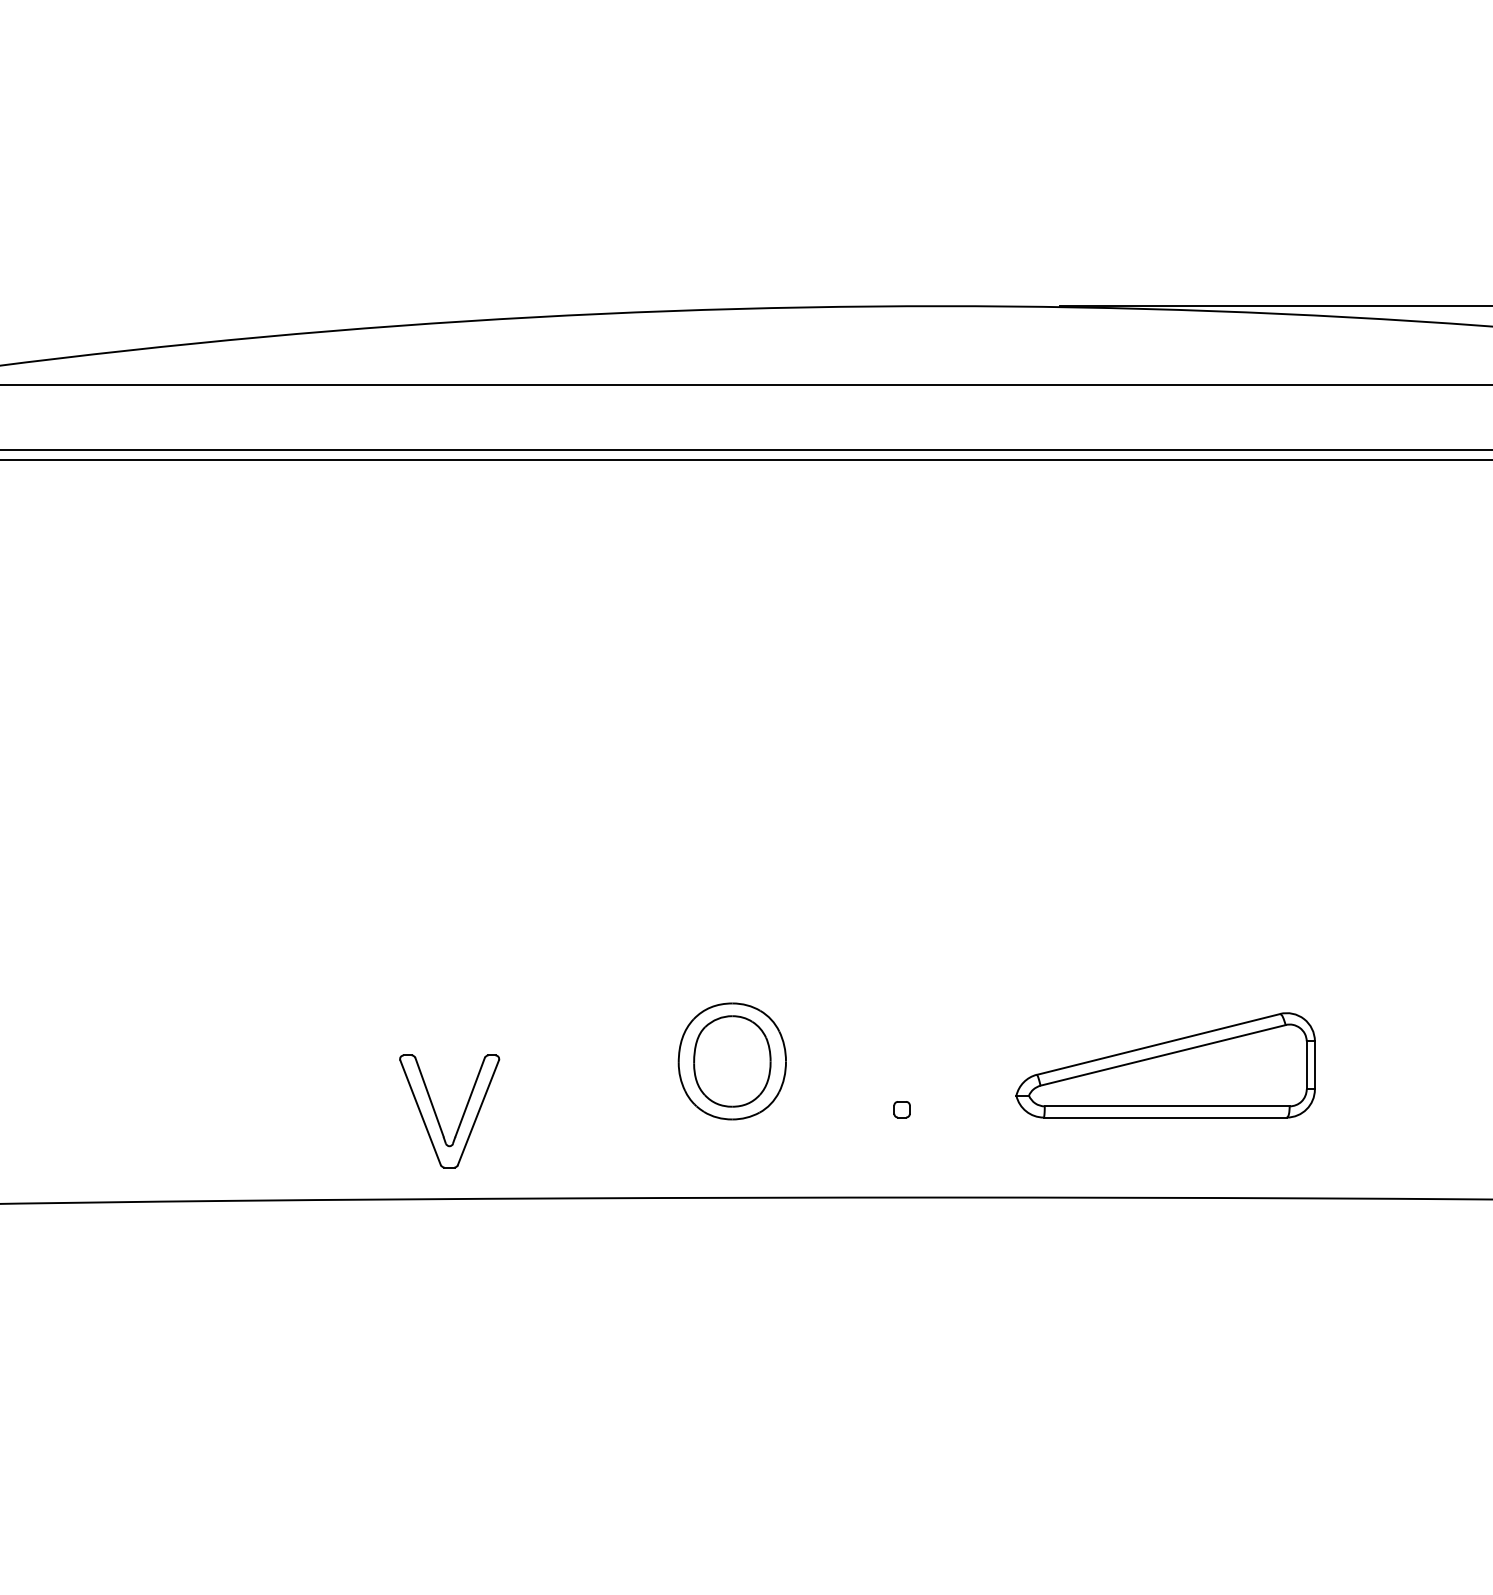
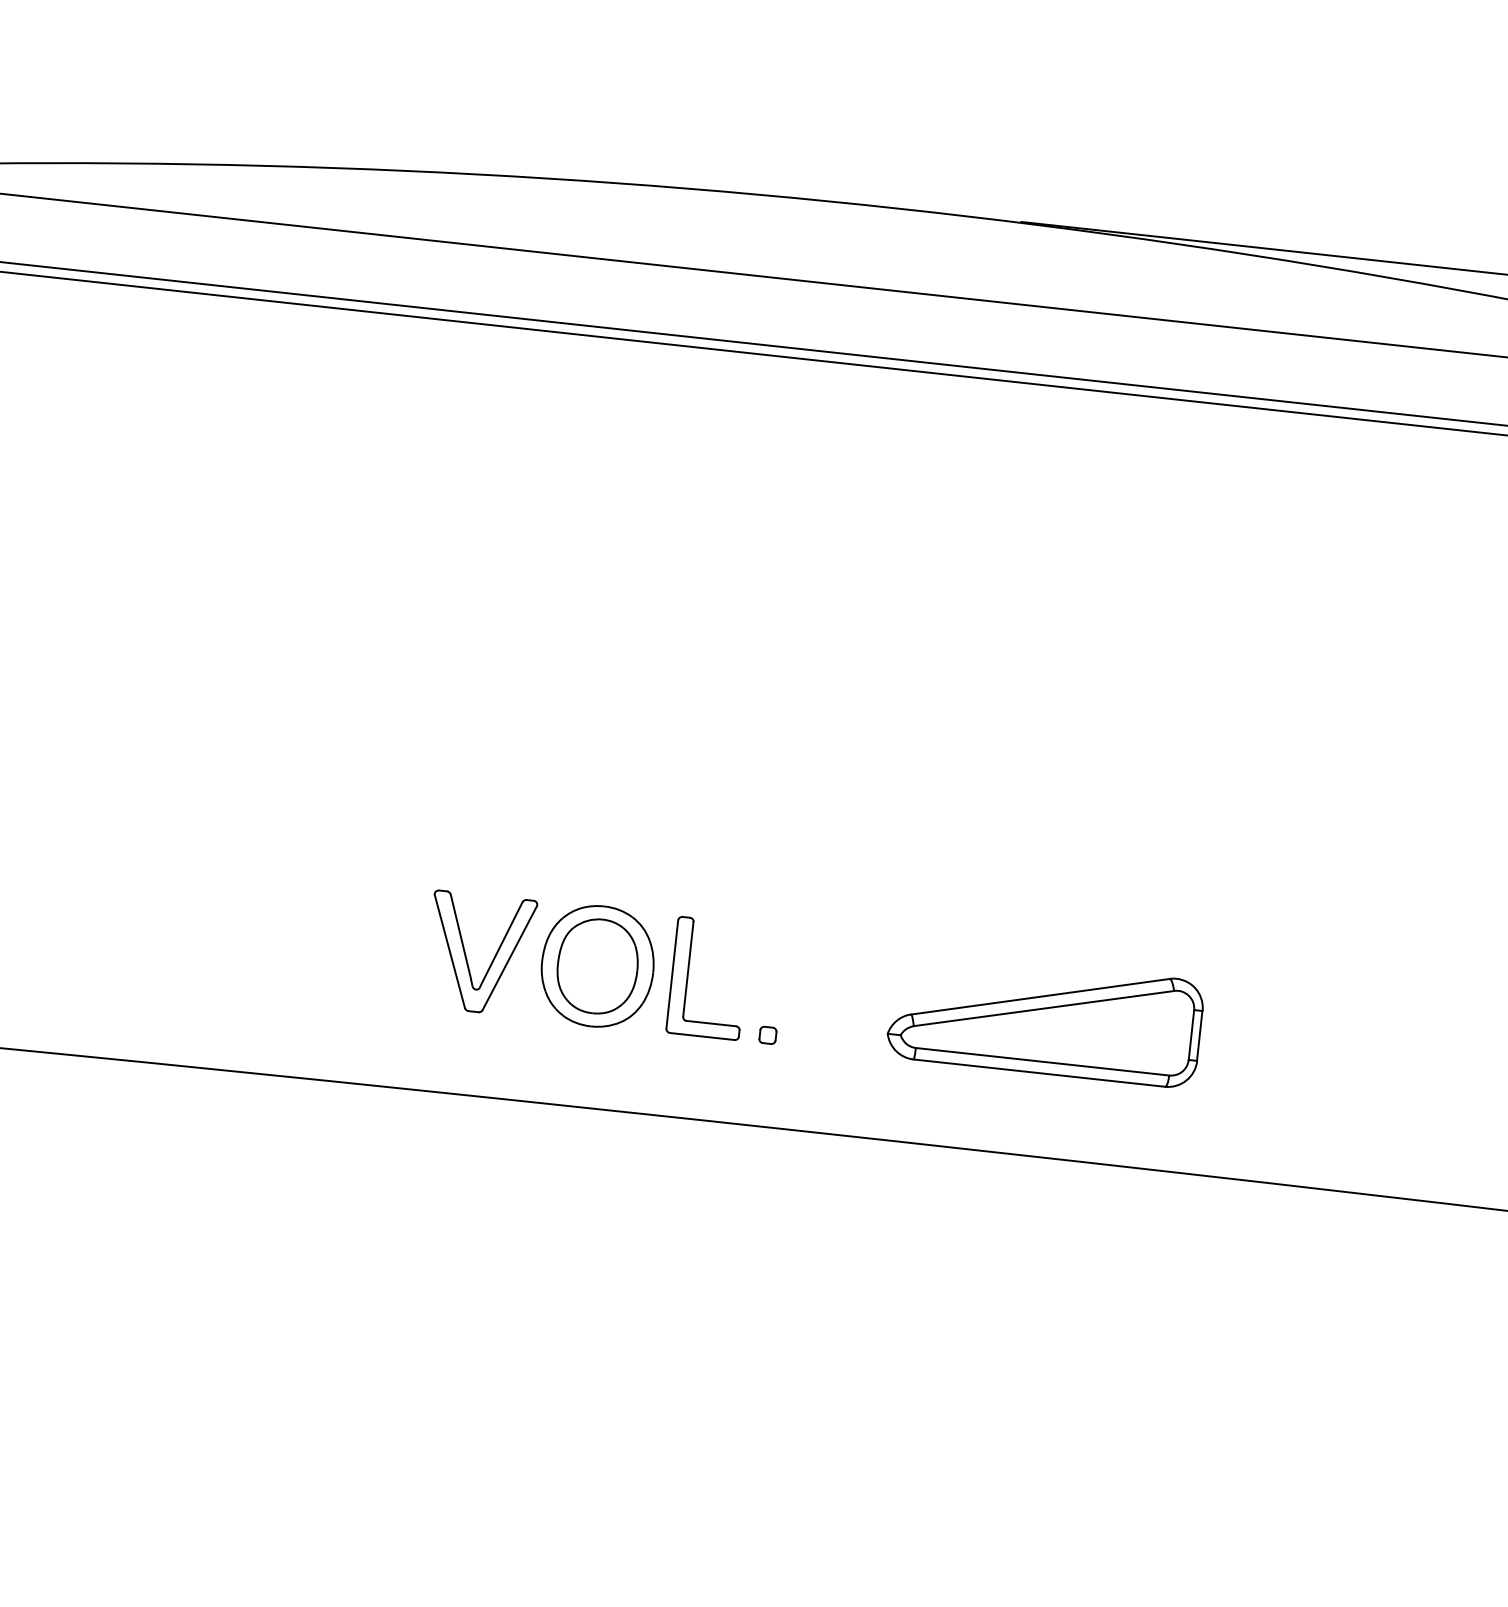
part: (819, 1061) -> (687, 976), added
part: (437, 1116) -> (466, 957), moved

